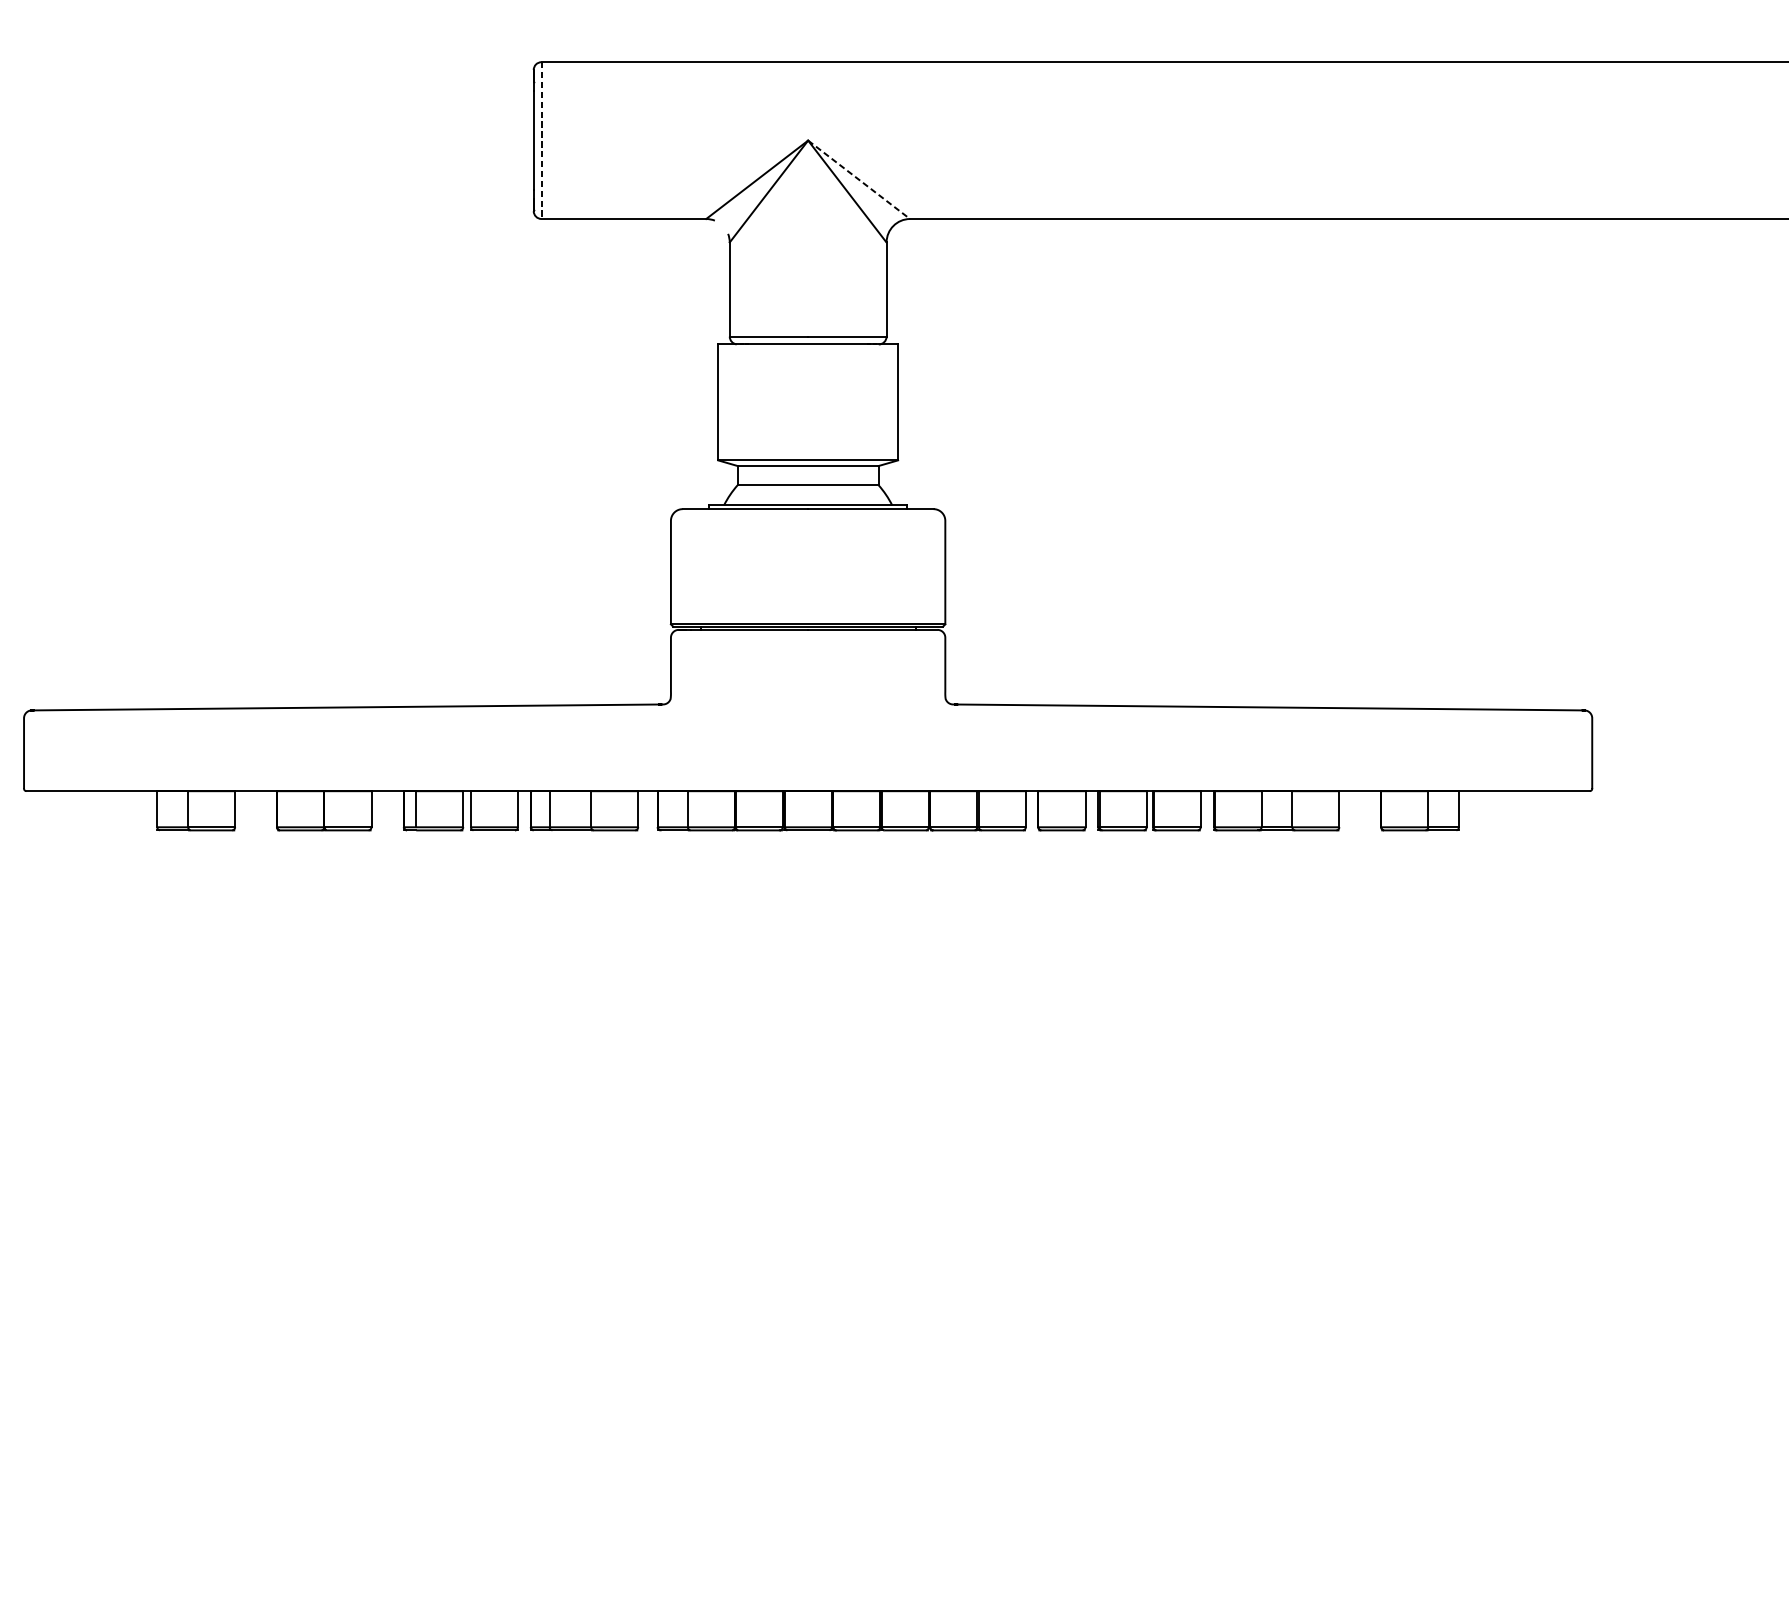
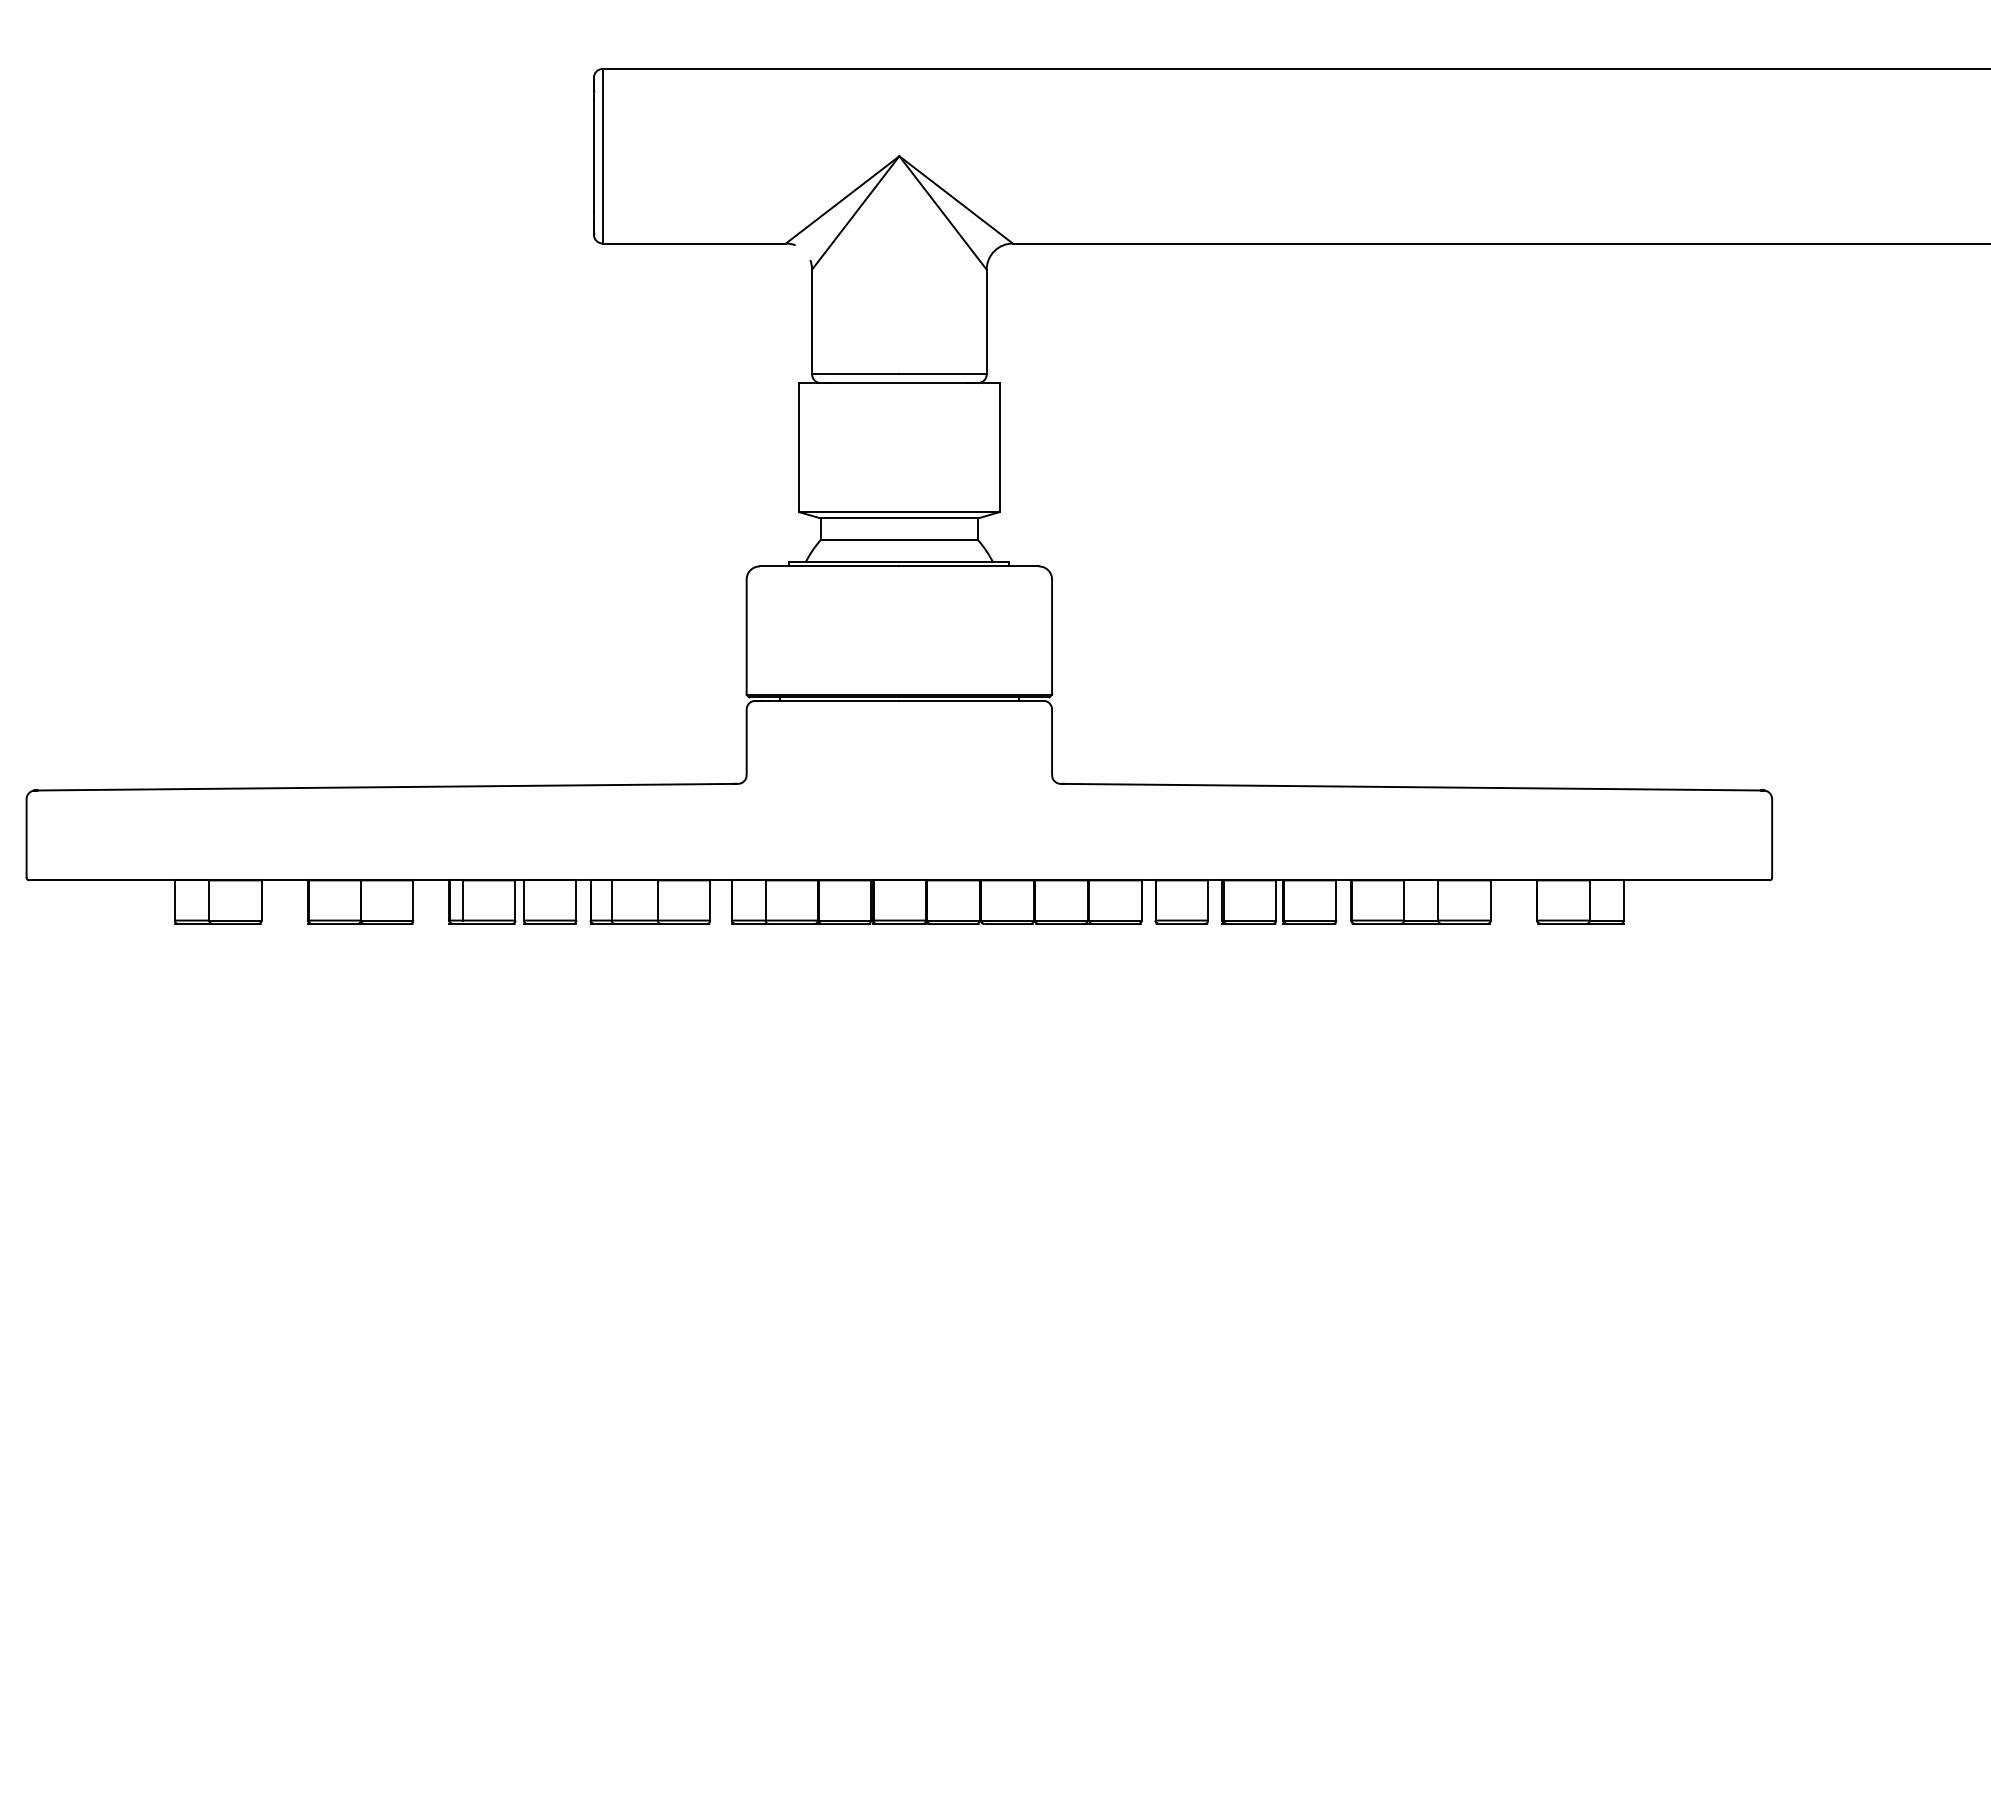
line: (541, 140) -> (602, 156), dashed -> solid
line: (859, 179) -> (956, 199), dashed -> solid

